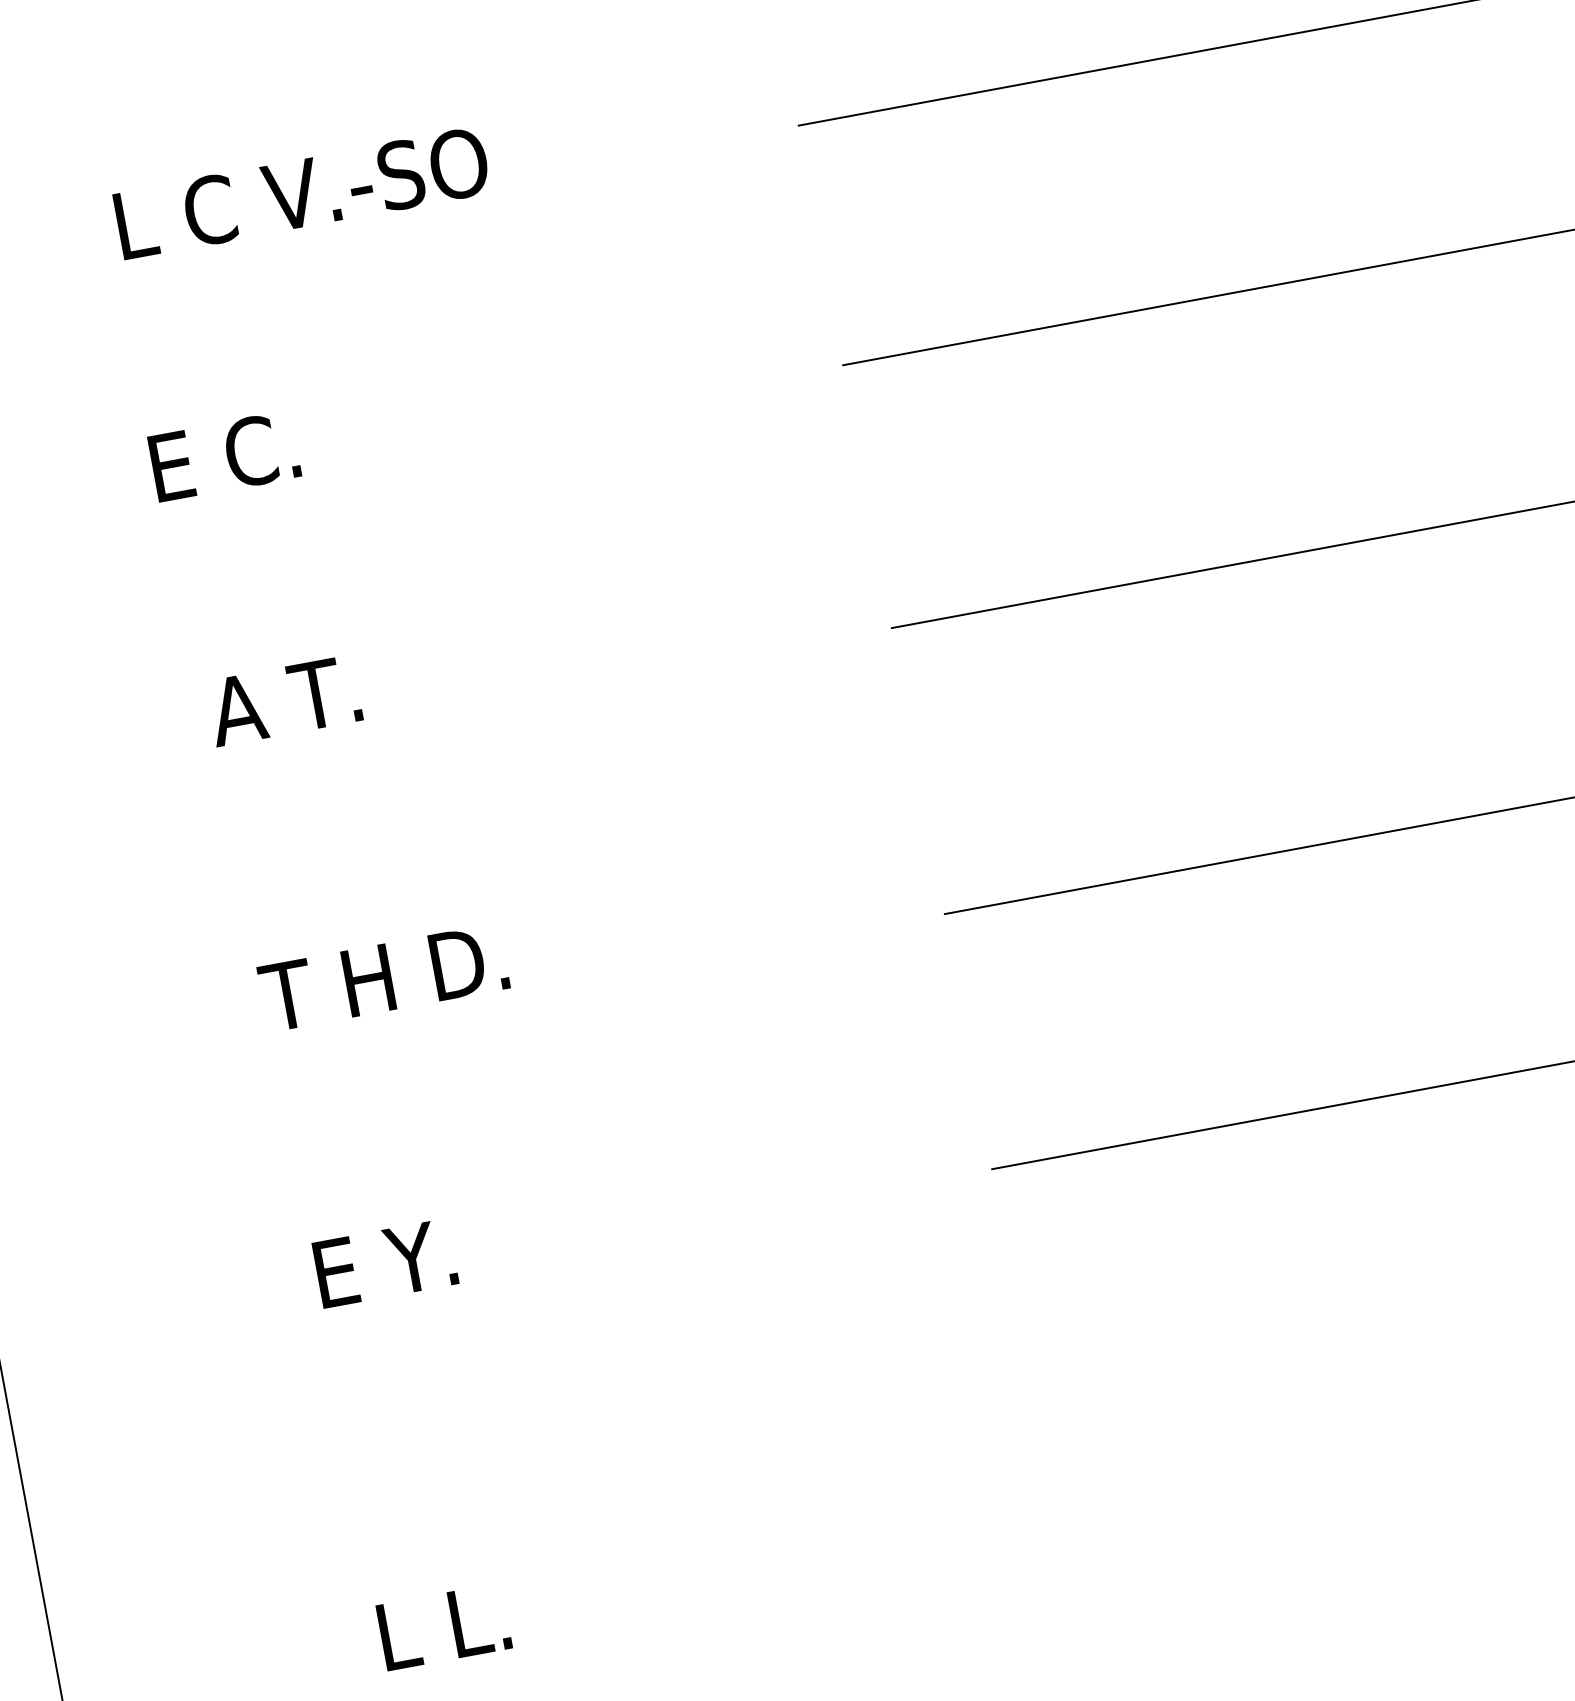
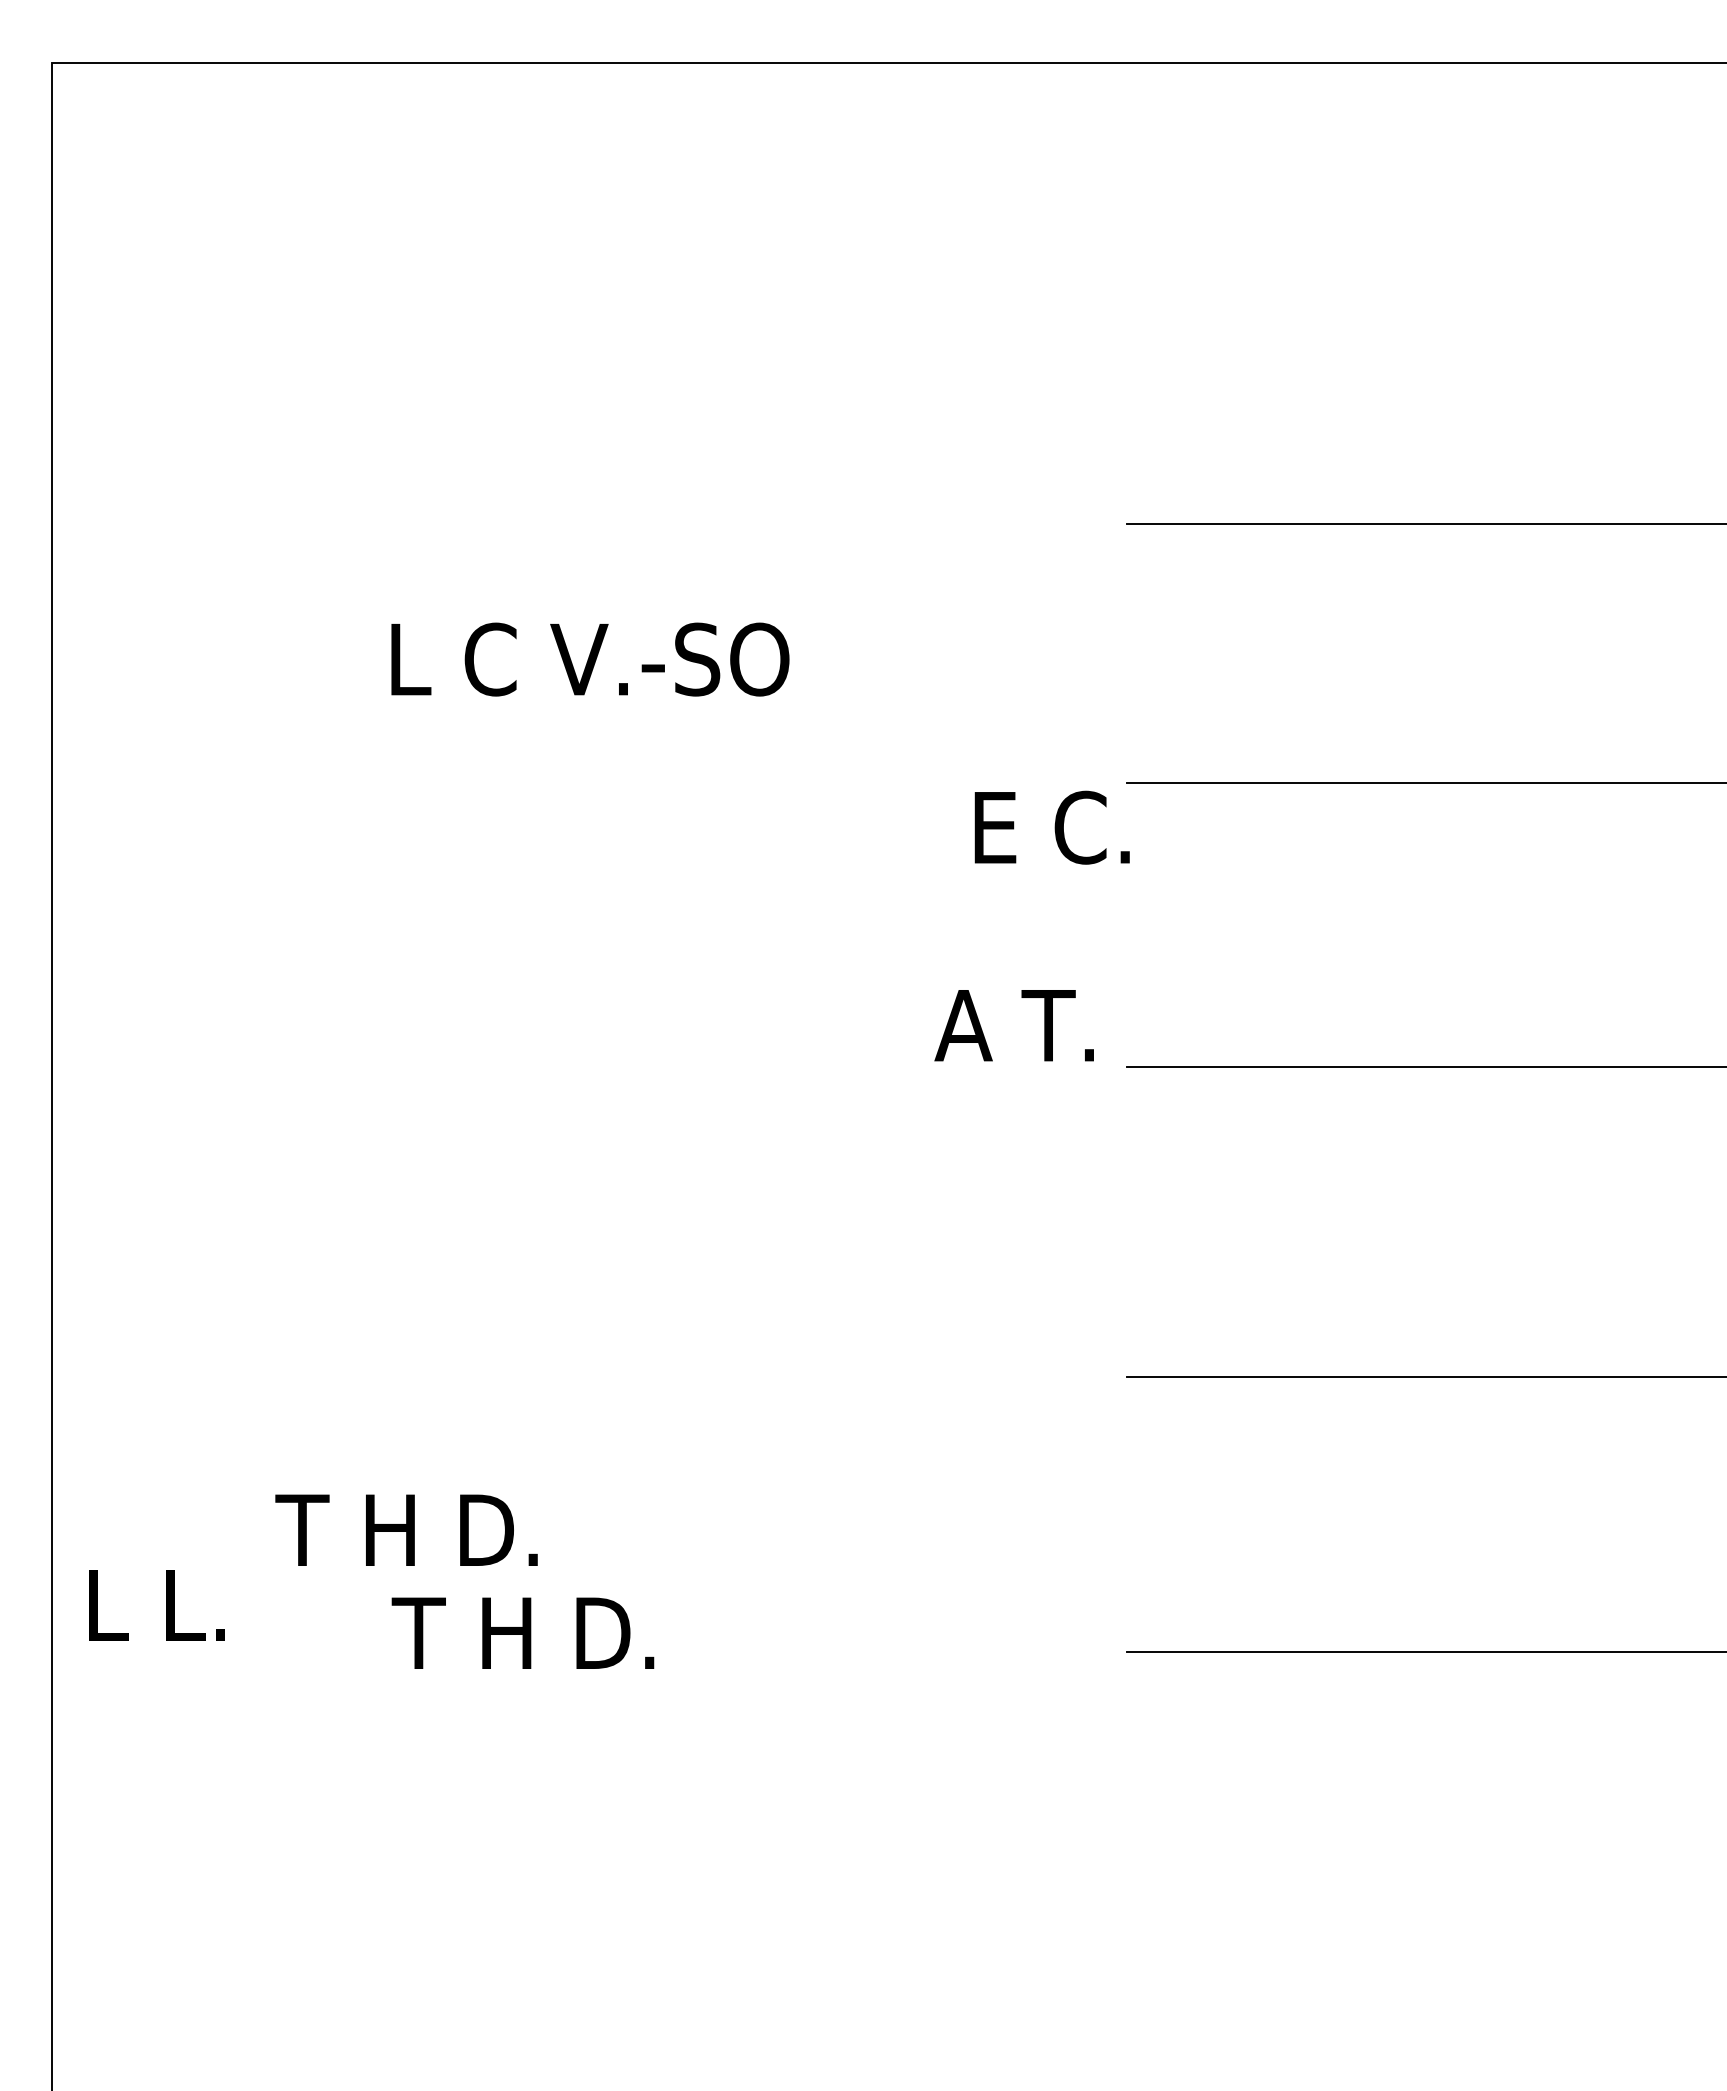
text: (302, 193) -> (590, 659), moved
text: (223, 456) -> (1051, 827), moved
text: (283, 700) -> (1013, 1025), moved
text: (383, 976) -> (406, 1529), moved
text: (430, 1254) -> (522, 1632), E Y. -> T H D.
text: (443, 1626) -> (156, 1605), moved

